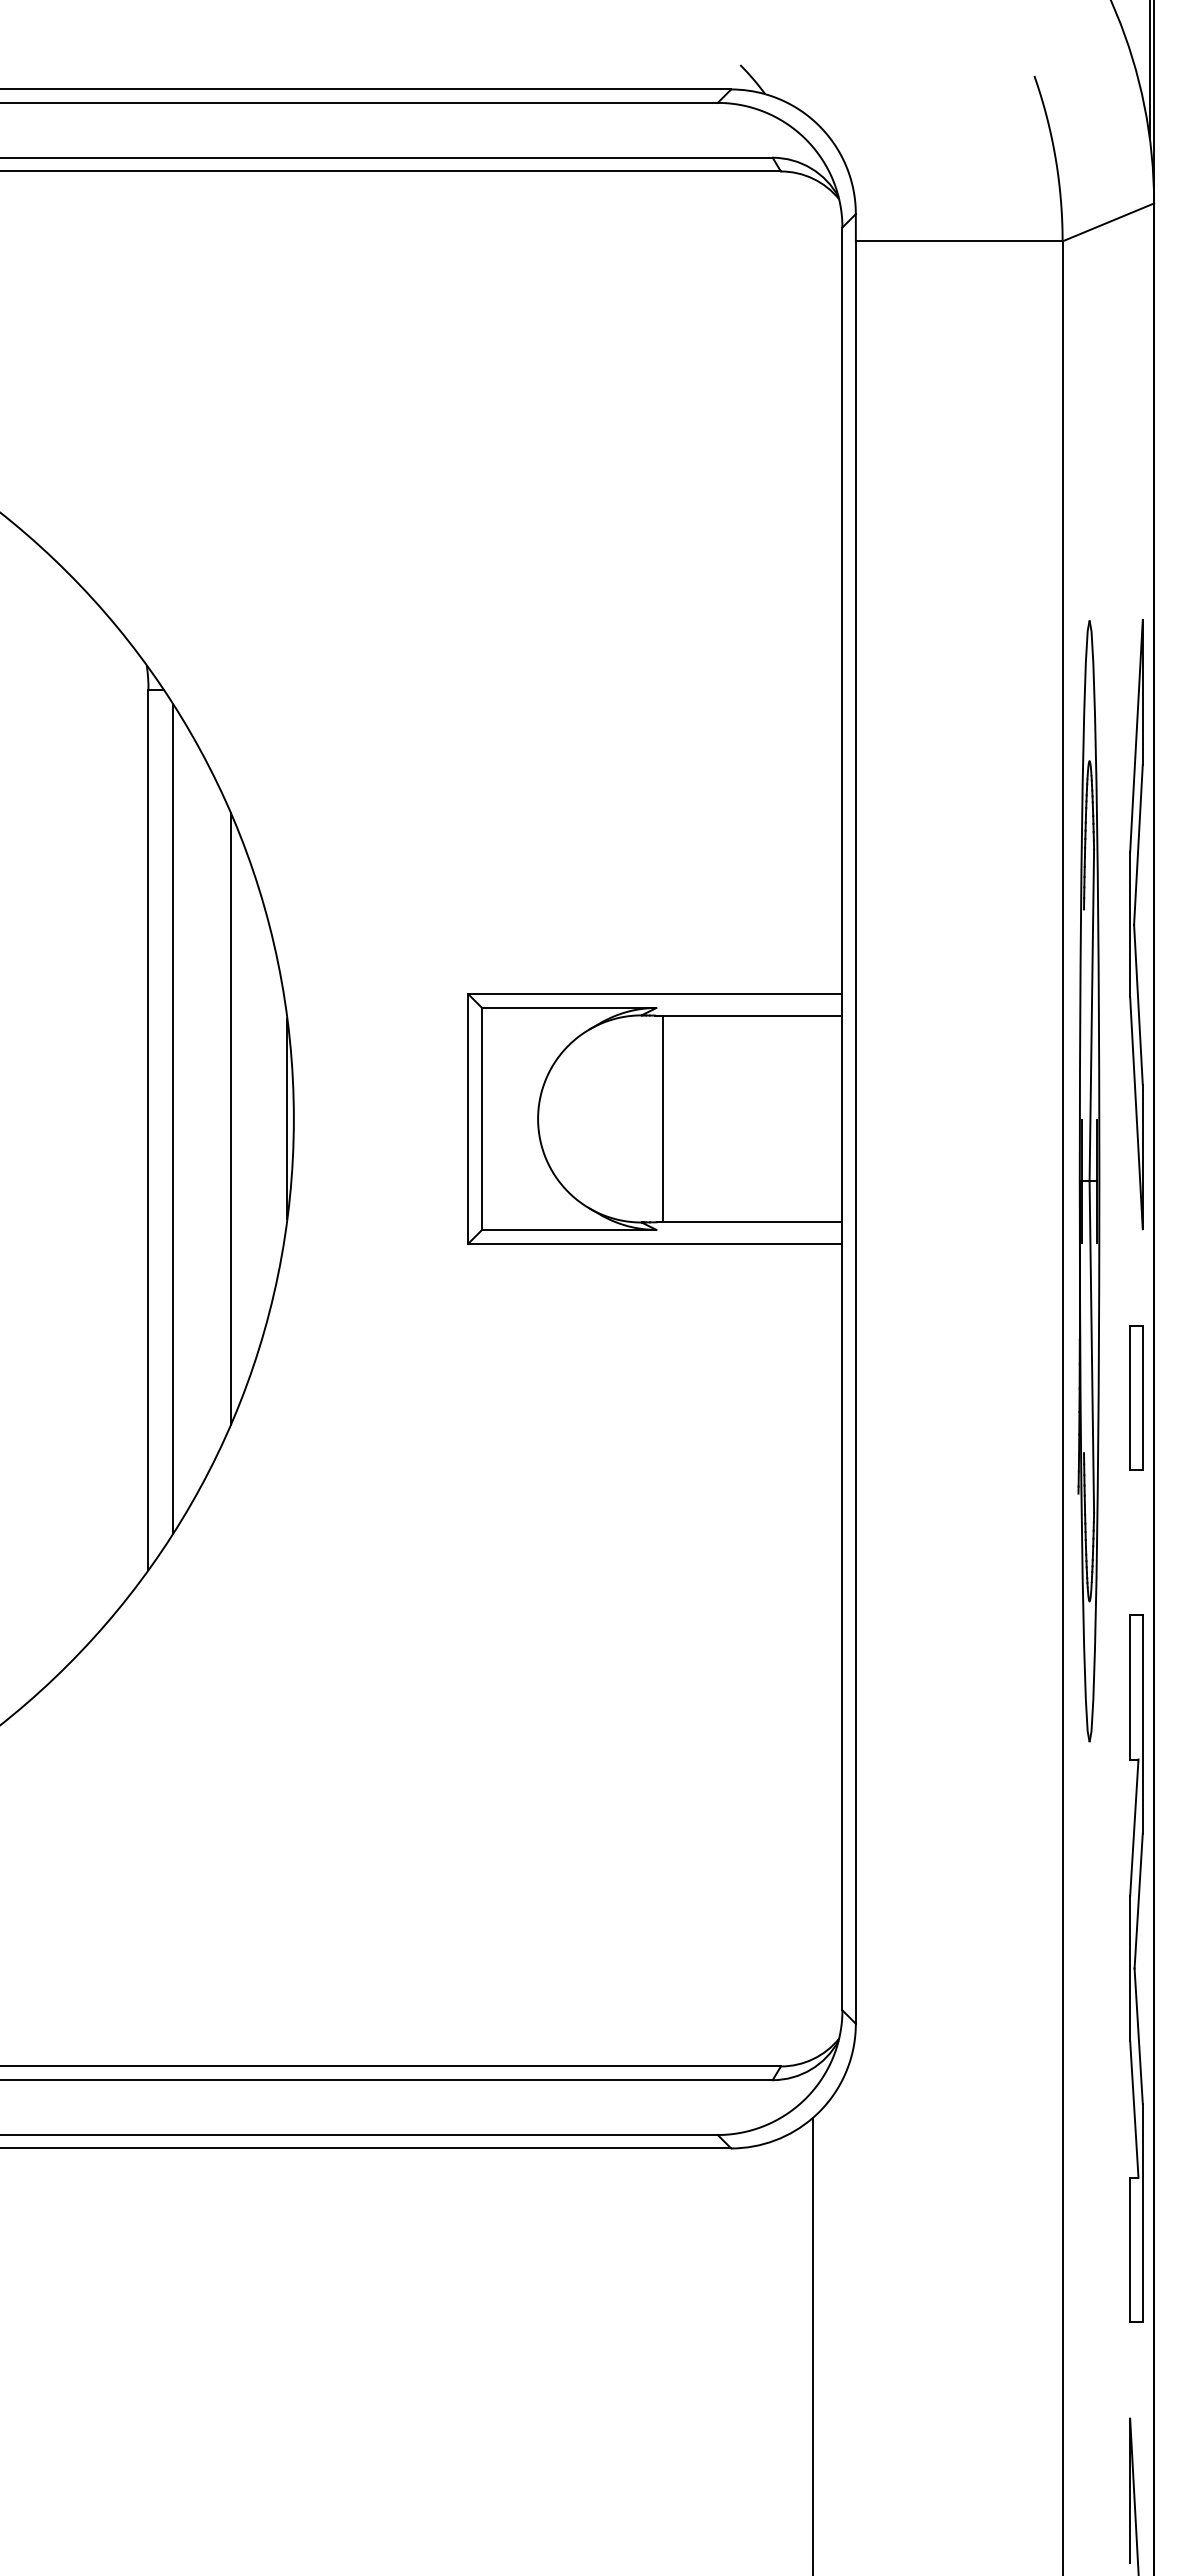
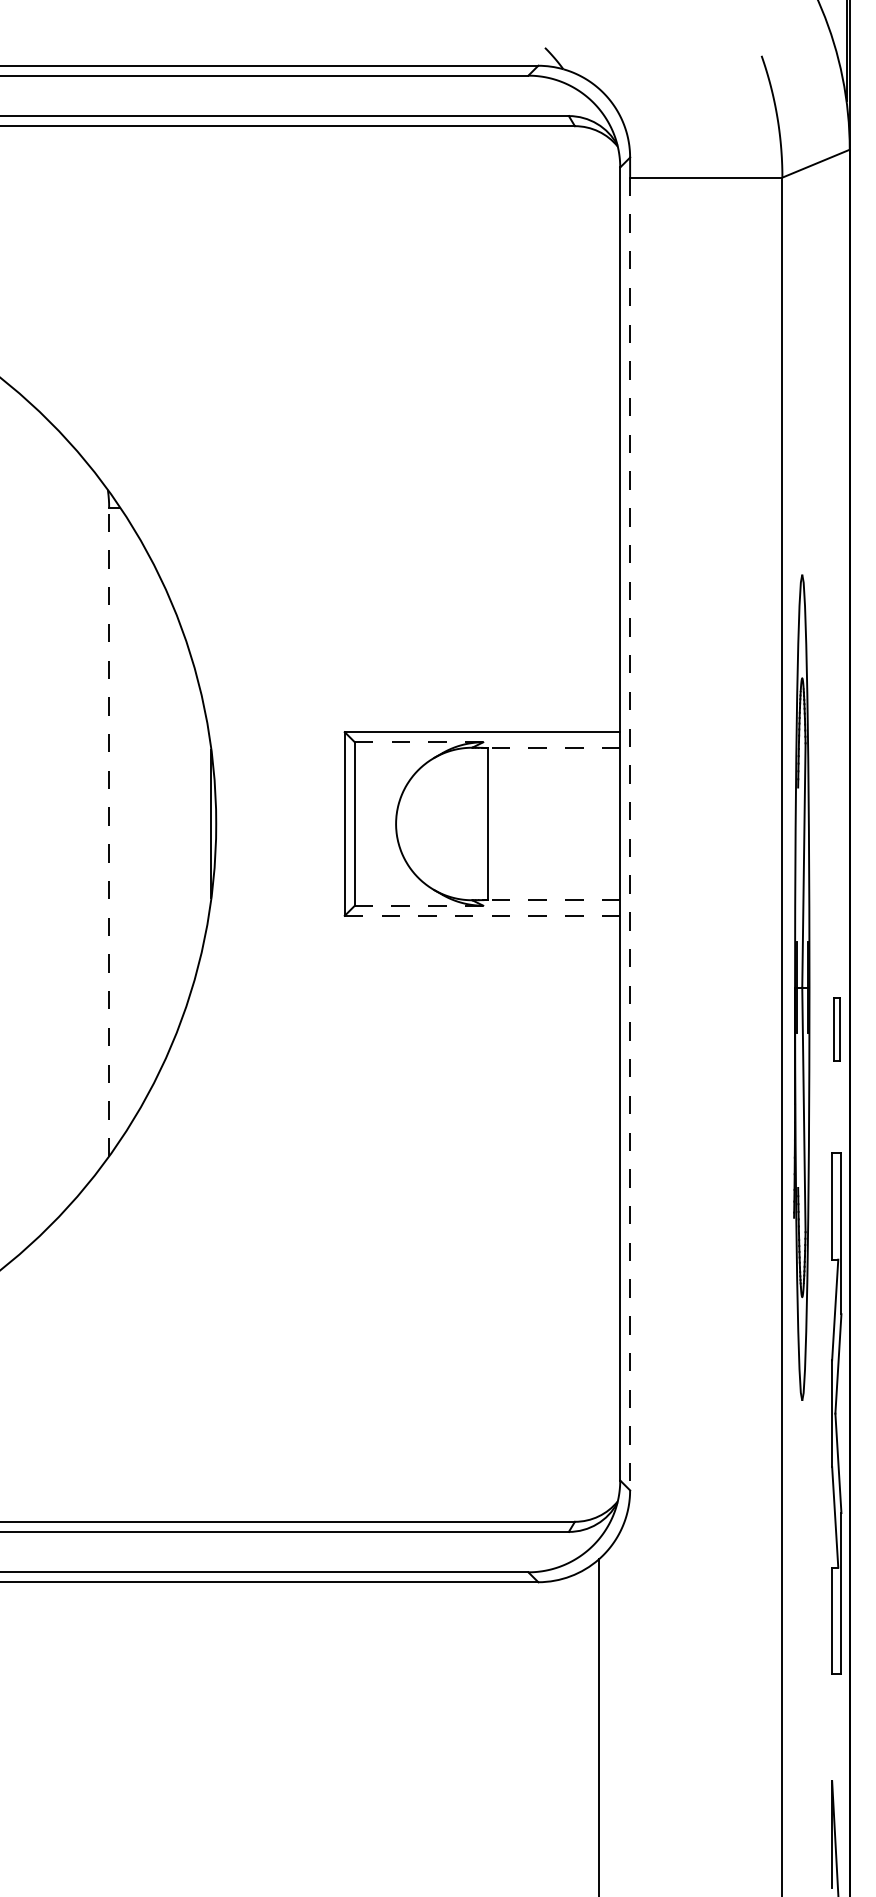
part: (1136, 924) -> (836, 680), removed
line: (569, 1008) -> (419, 742), solid -> dashed
line: (752, 1015) -> (553, 747), solid -> dashed
line: (173, 1118) -> (127, 823), removed
line: (230, 1118) -> (169, 823), removed
line: (148, 1129) -> (109, 831), solid -> dashed
line: (855, 1133) -> (629, 834), solid -> dashed
part: (1088, 1181) -> (801, 987), moved
line: (752, 1222) -> (553, 900), solid -> dashed
line: (568, 1229) -> (418, 905), solid -> dashed
line: (654, 1243) -> (481, 915), solid -> dashed
part: (1136, 1397) -> (836, 1029), size x0.6
part: (1136, 1968) -> (836, 1413), moved

